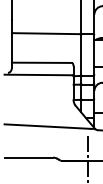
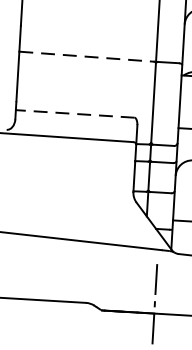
line: (46, 33) -> (87, 56), solid -> dashed
line: (41, 62) -> (74, 113), solid -> dashed

